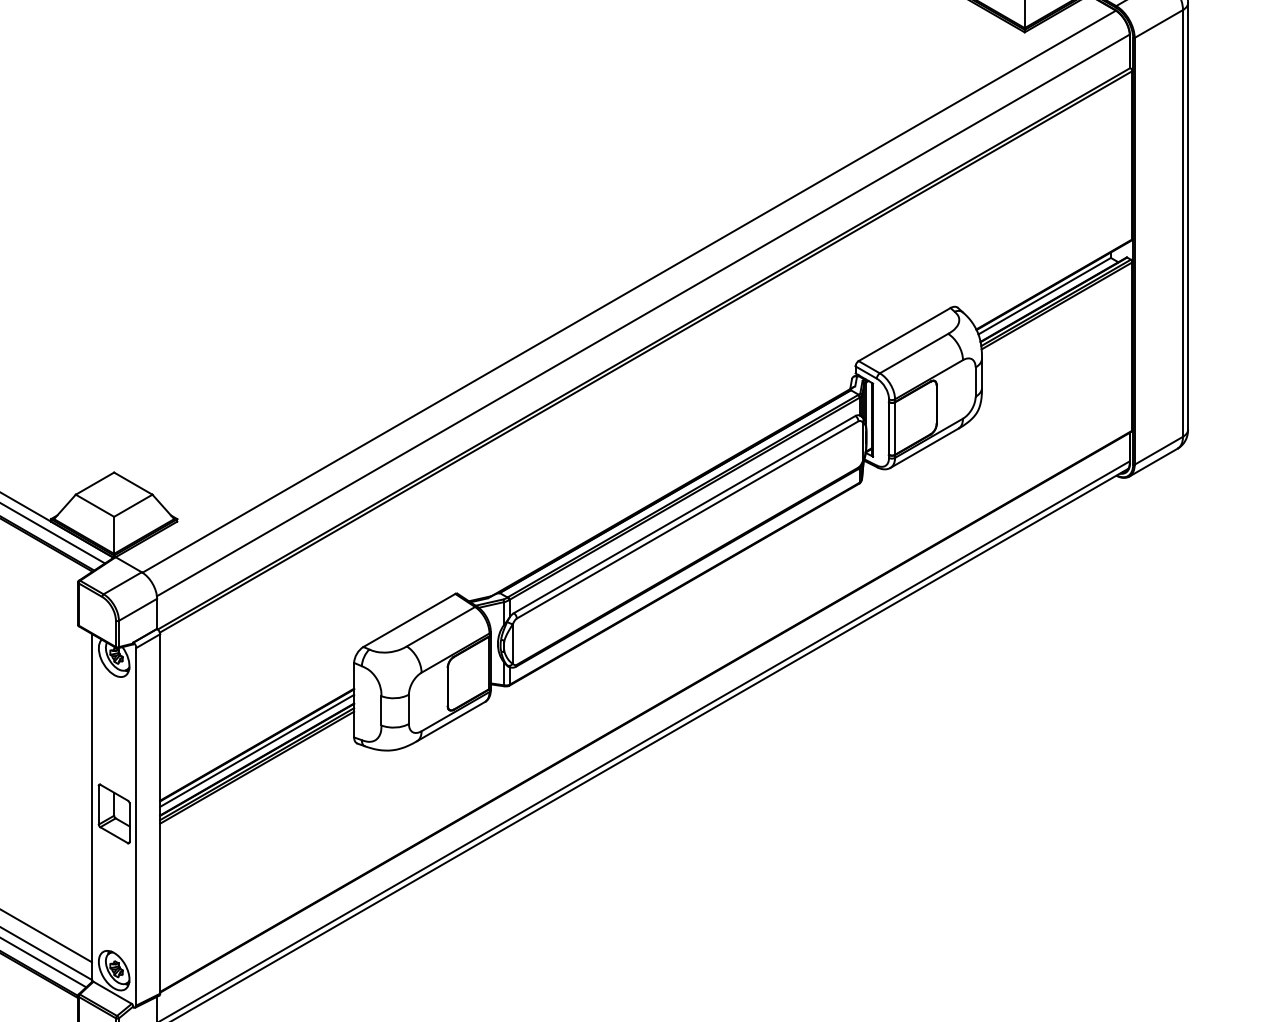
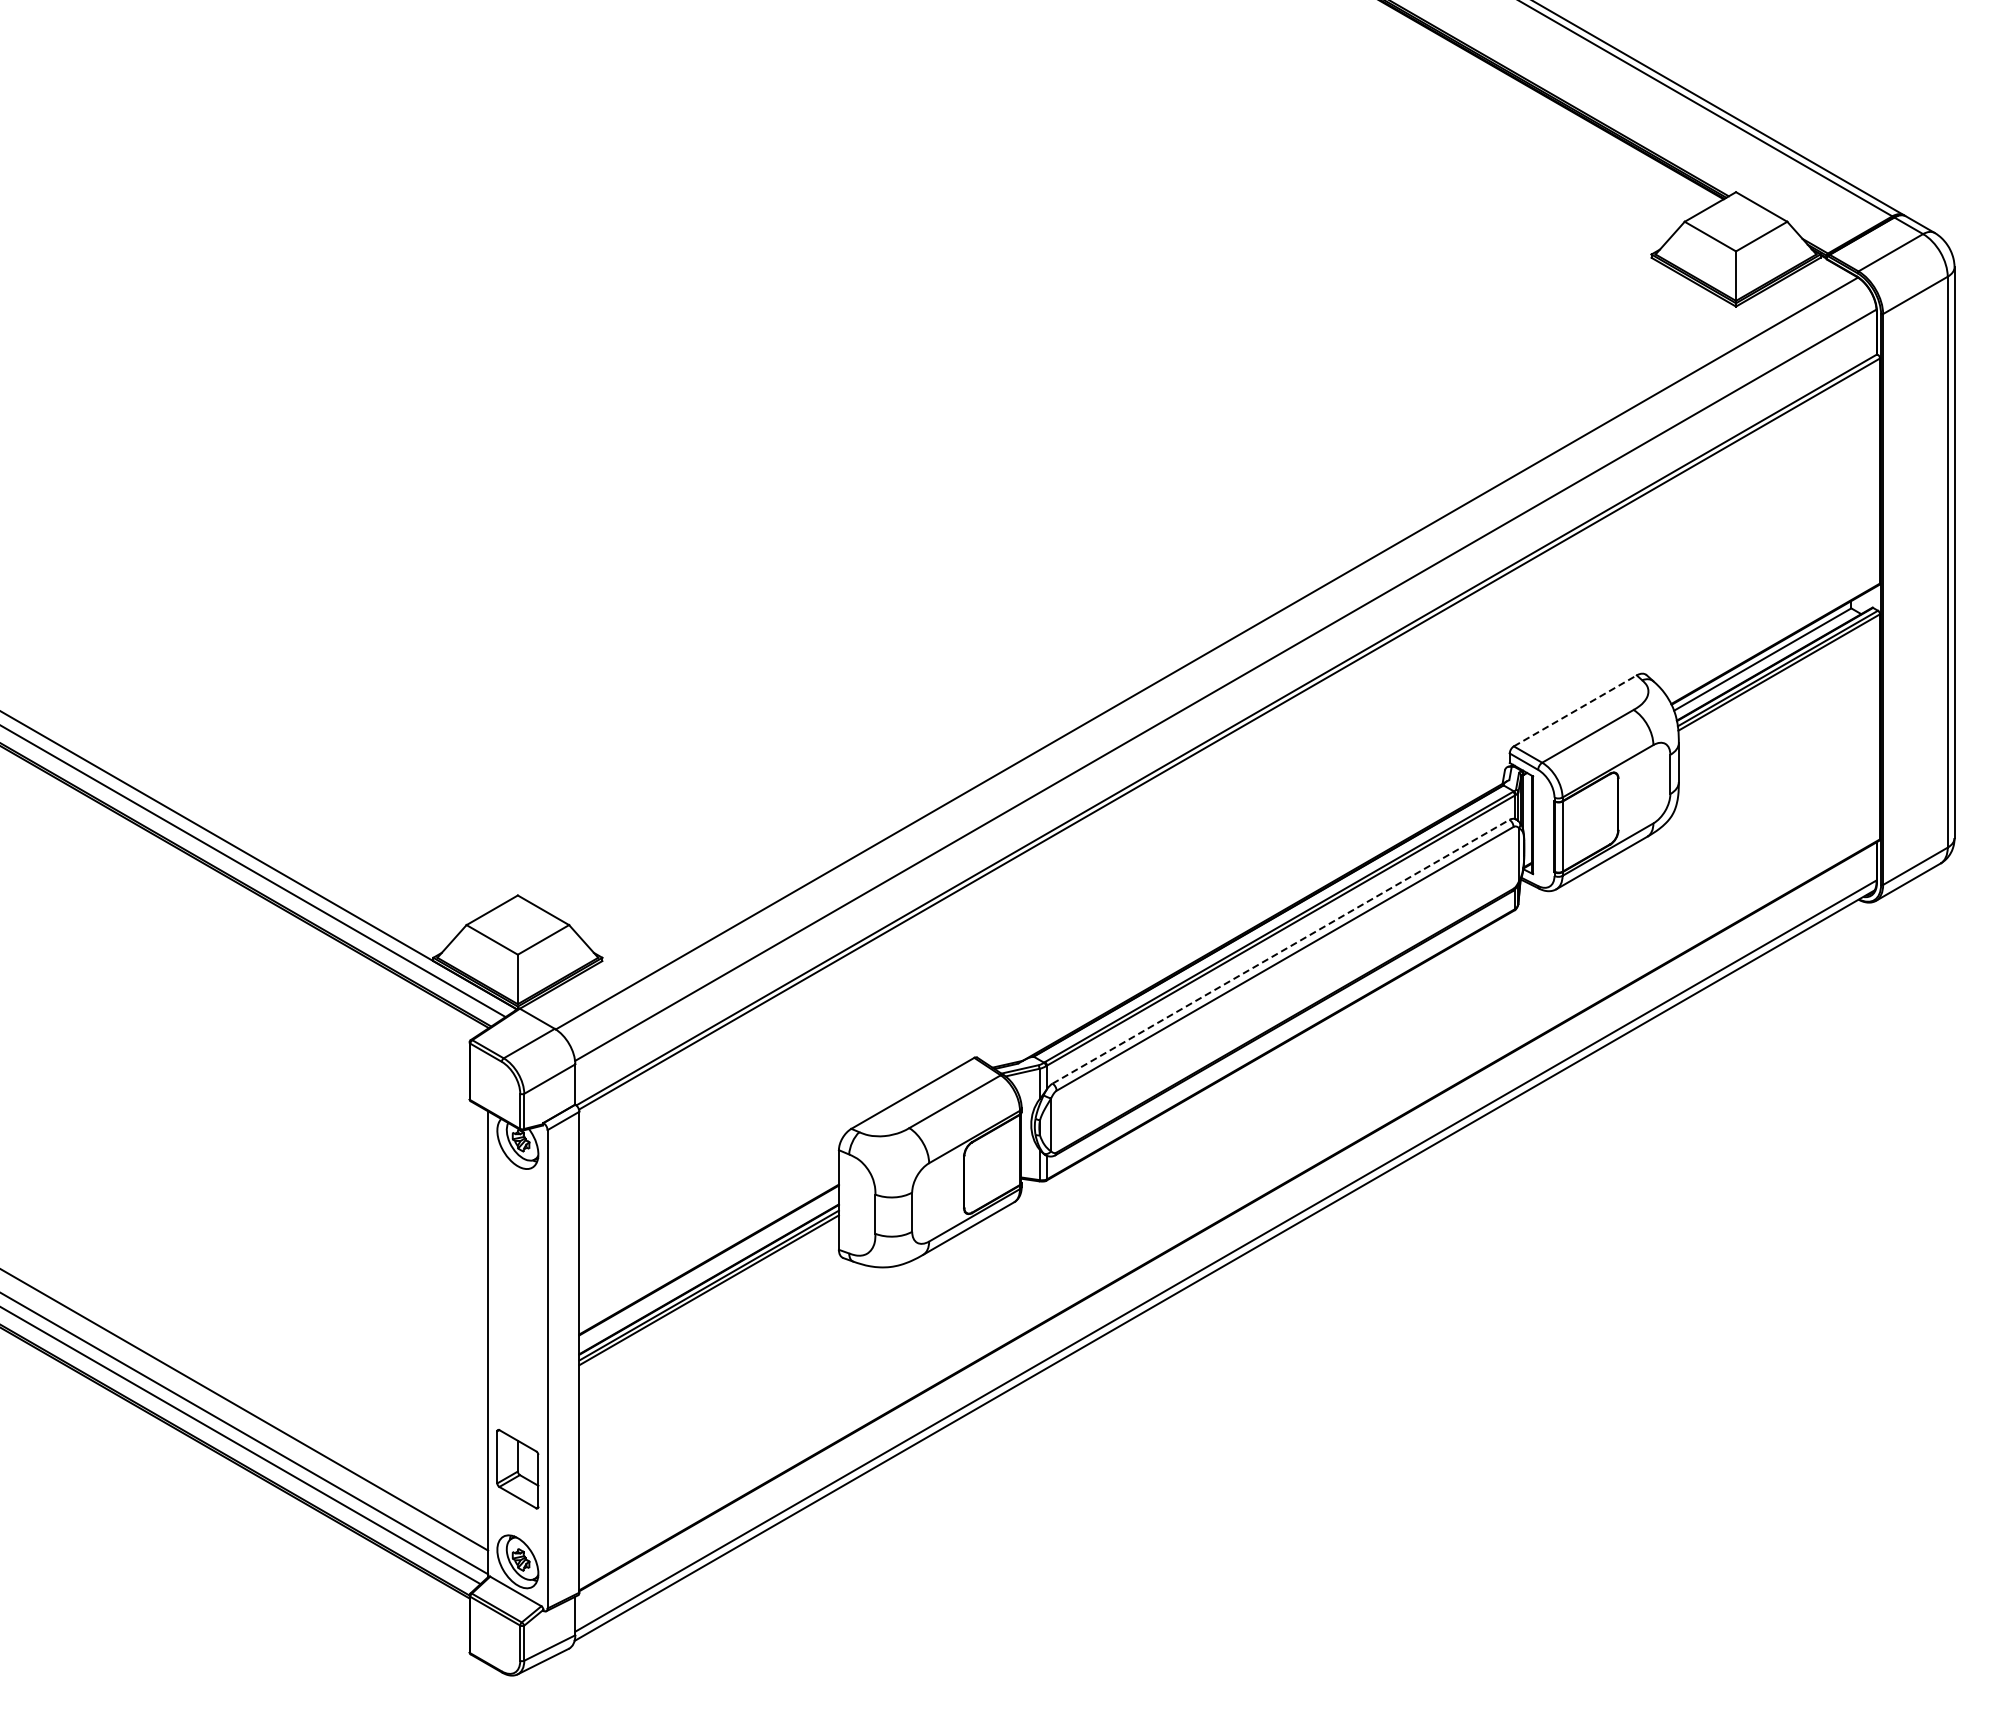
line: (904, 334) -> (1575, 710), solid -> dashed
line: (684, 514) -> (1281, 951), solid -> dashed
line: (256, 750) -> (708, 1267), removed
part: (113, 814) -> (517, 1469), moved

